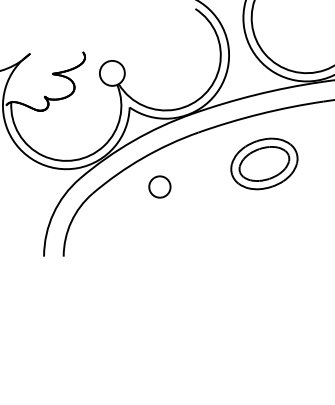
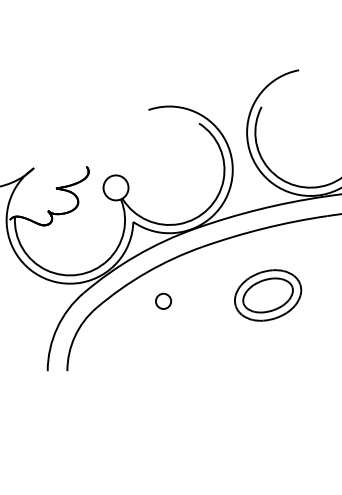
part: (264, 163) -> (268, 295), moved
circle: (159, 185) -> (163, 300), size x0.71

